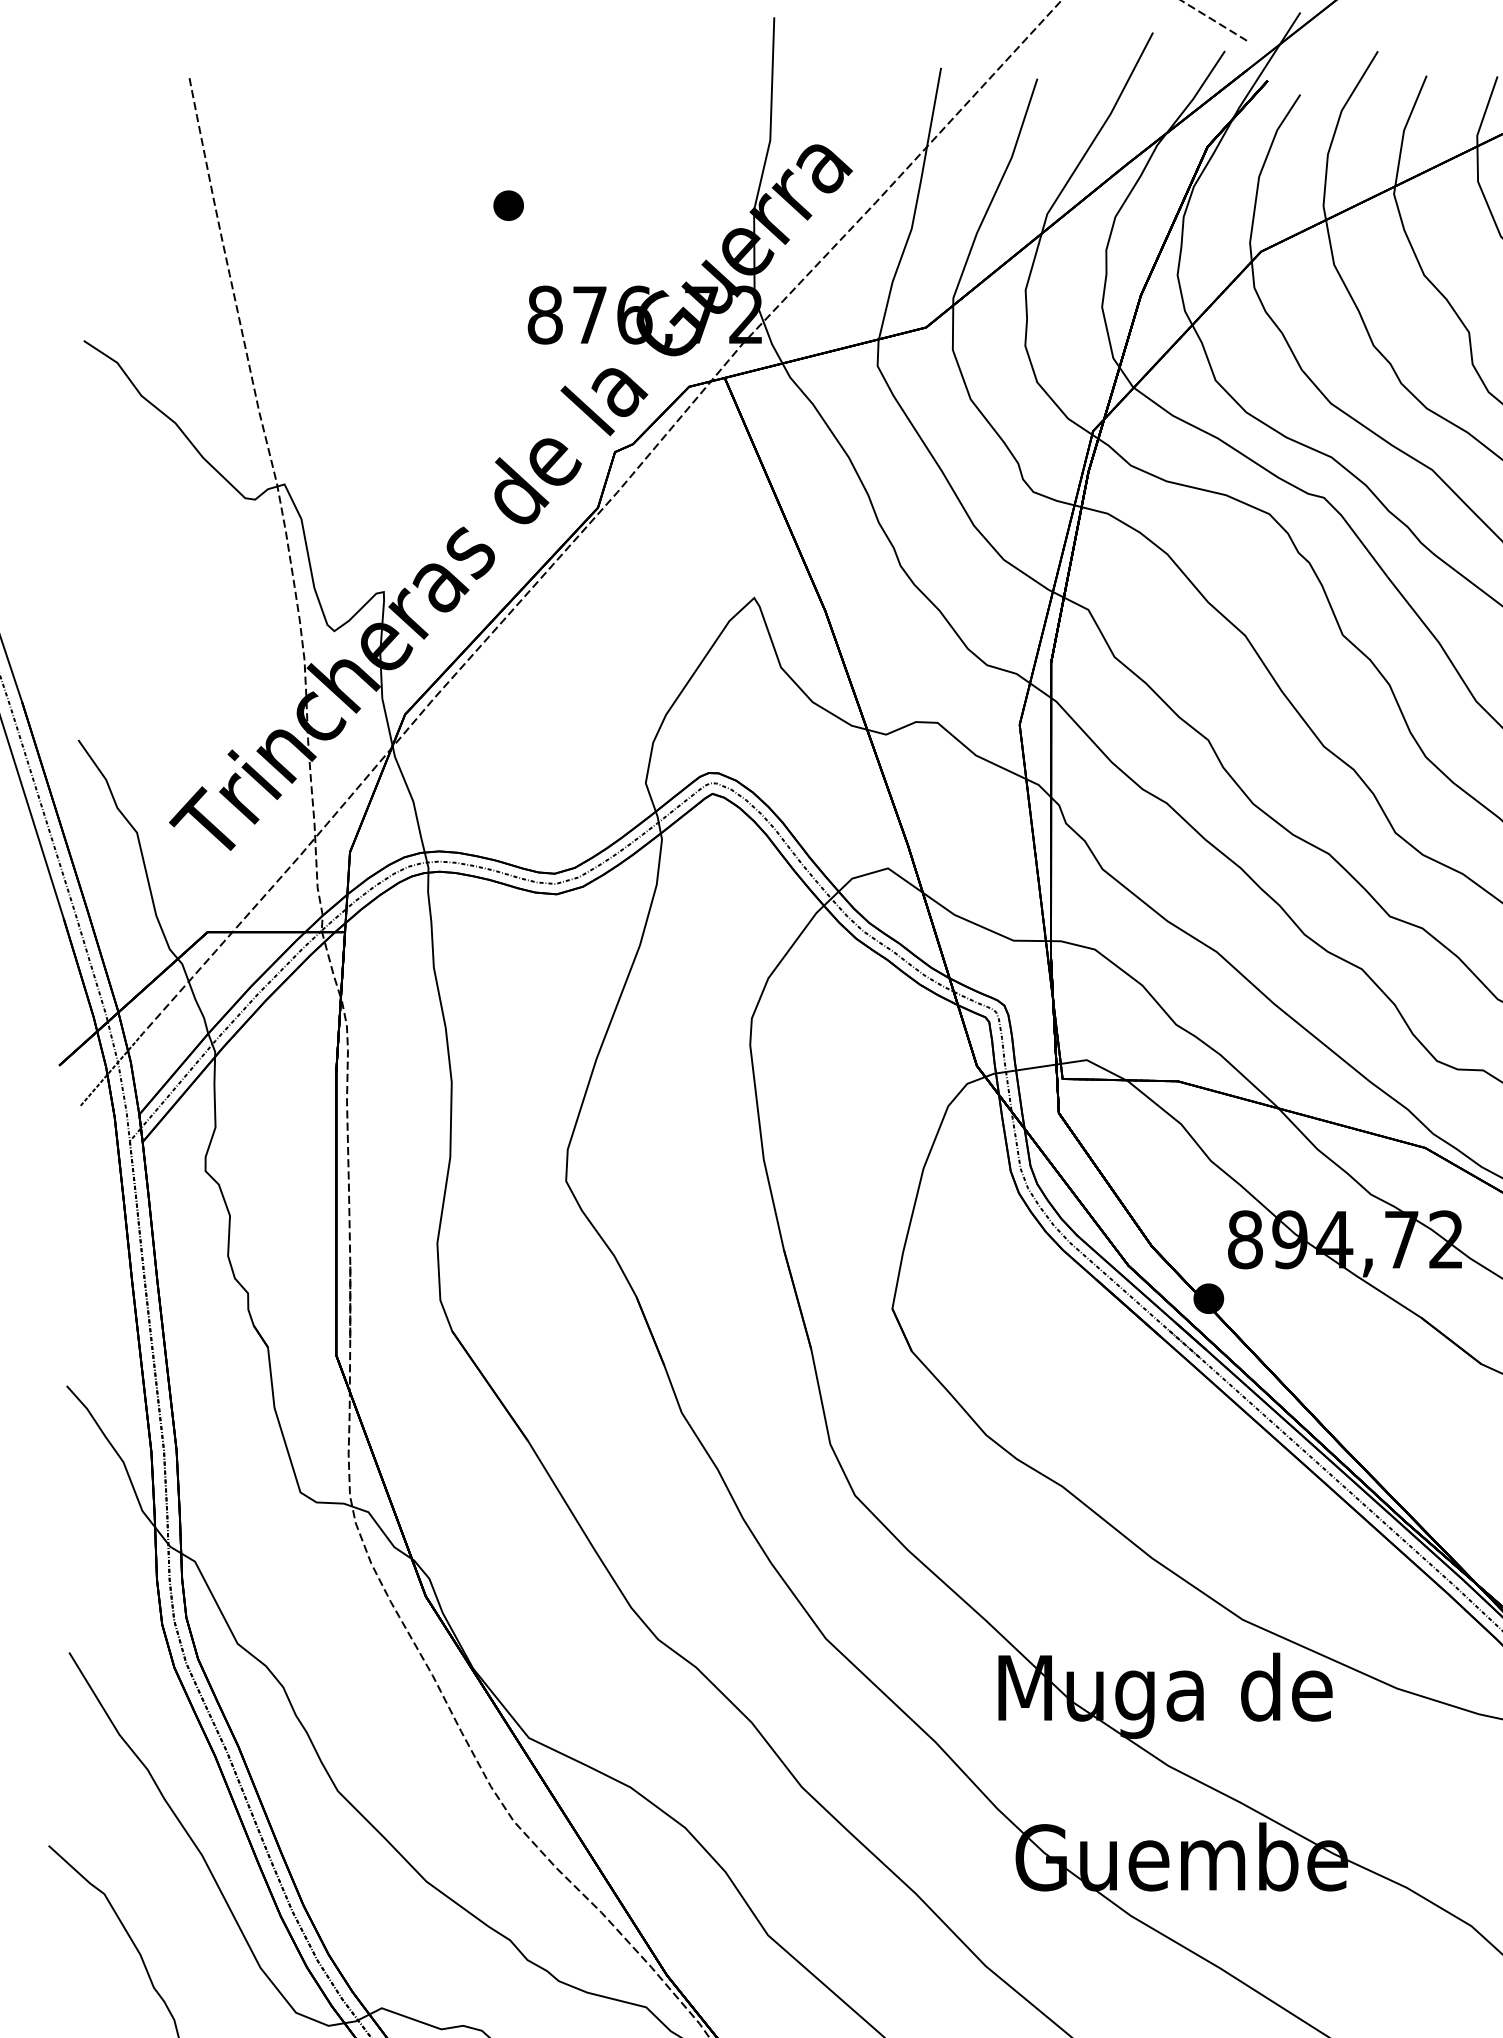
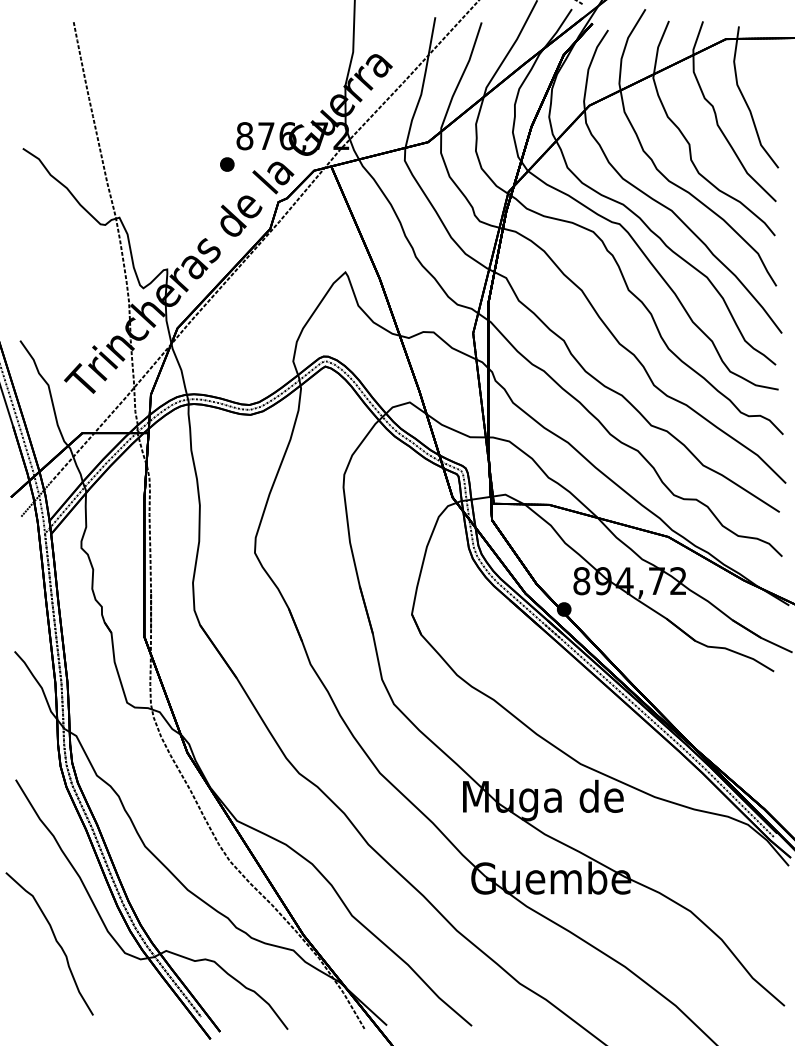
part: (509, 205) -> (227, 164), moved

